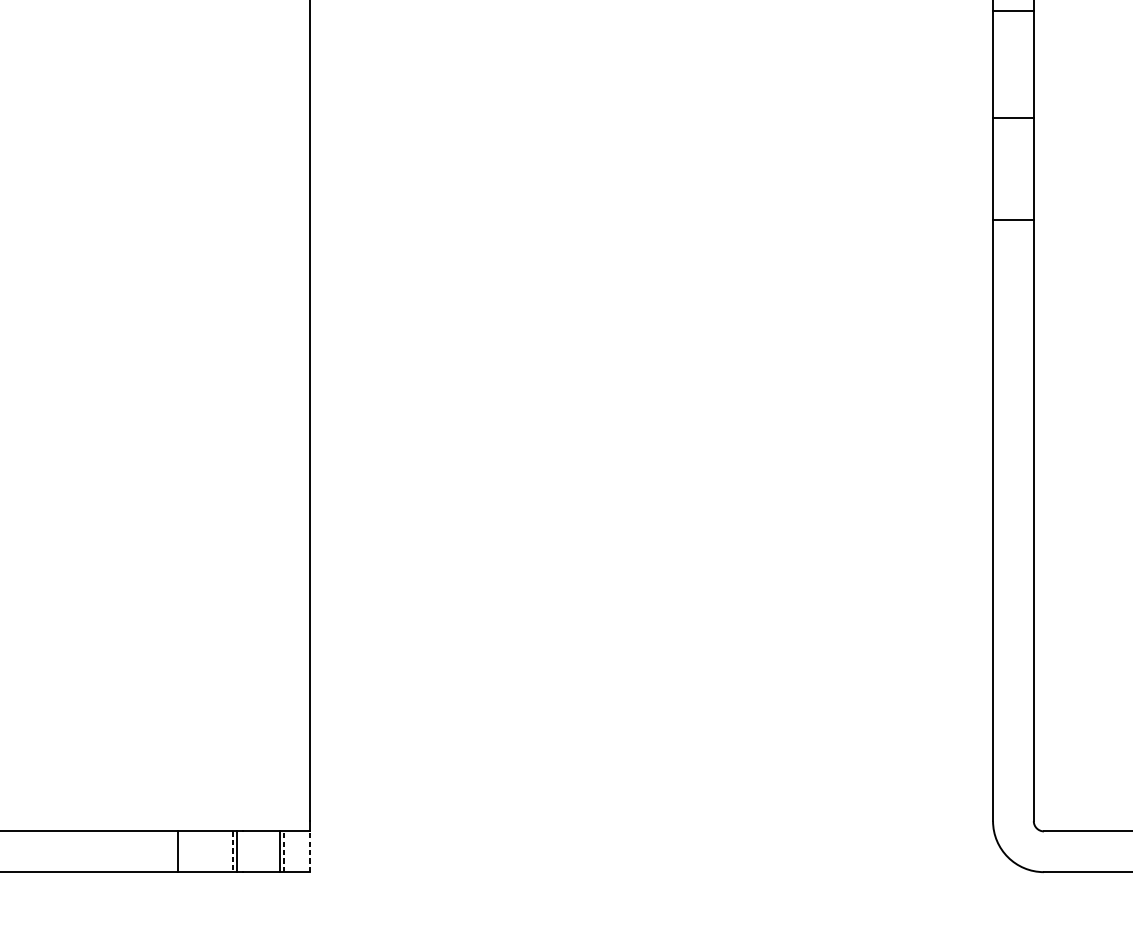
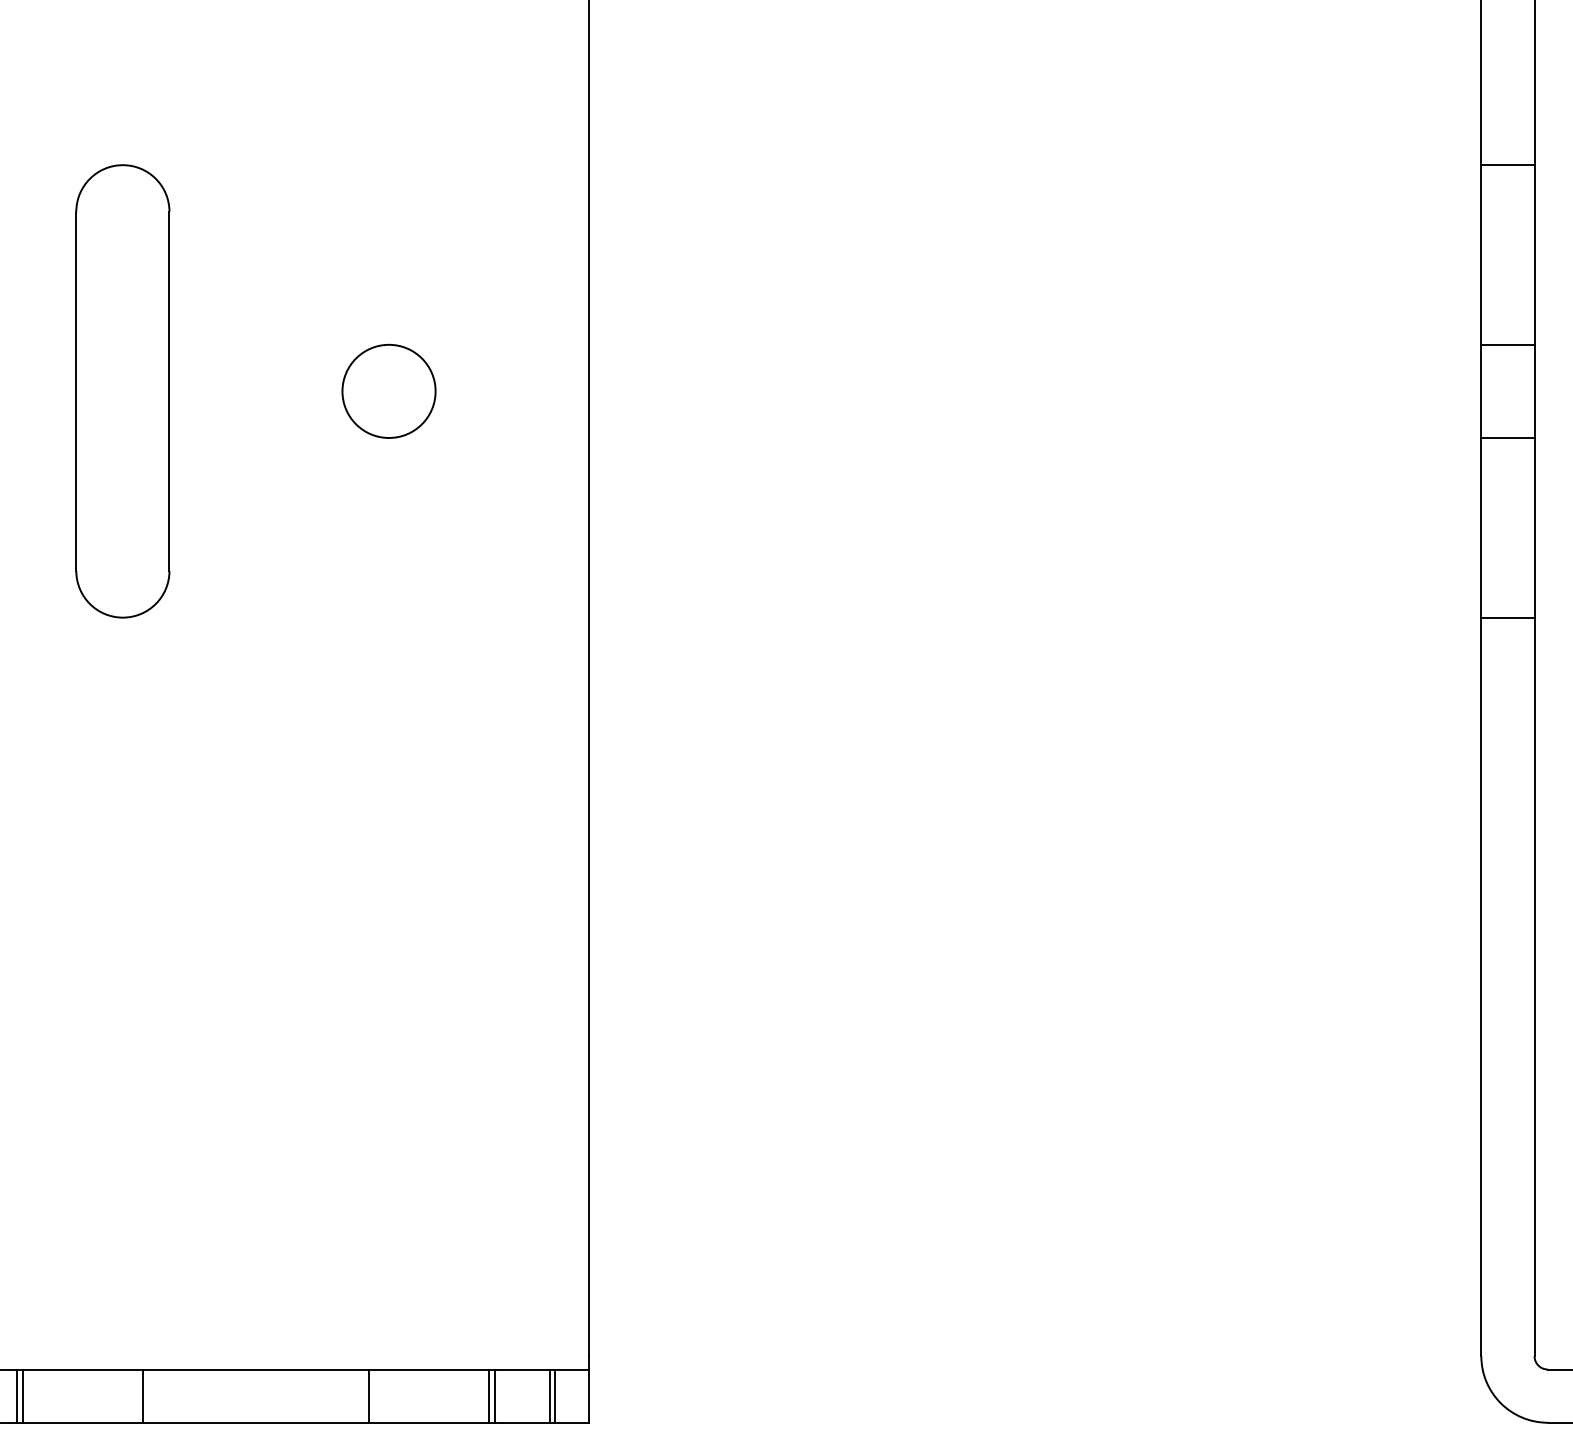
line: (1013, 10) -> (1507, 344), moved
circle: (156, 82) -> (388, 391), added
line: (1013, 220) -> (1507, 617), moved
line: (178, 851) -> (369, 1395), moved
line: (232, 852) -> (488, 1396), dashed -> solid
line: (284, 852) -> (555, 1396), dashed -> solid
line: (309, 852) -> (588, 1396), dashed -> solid

